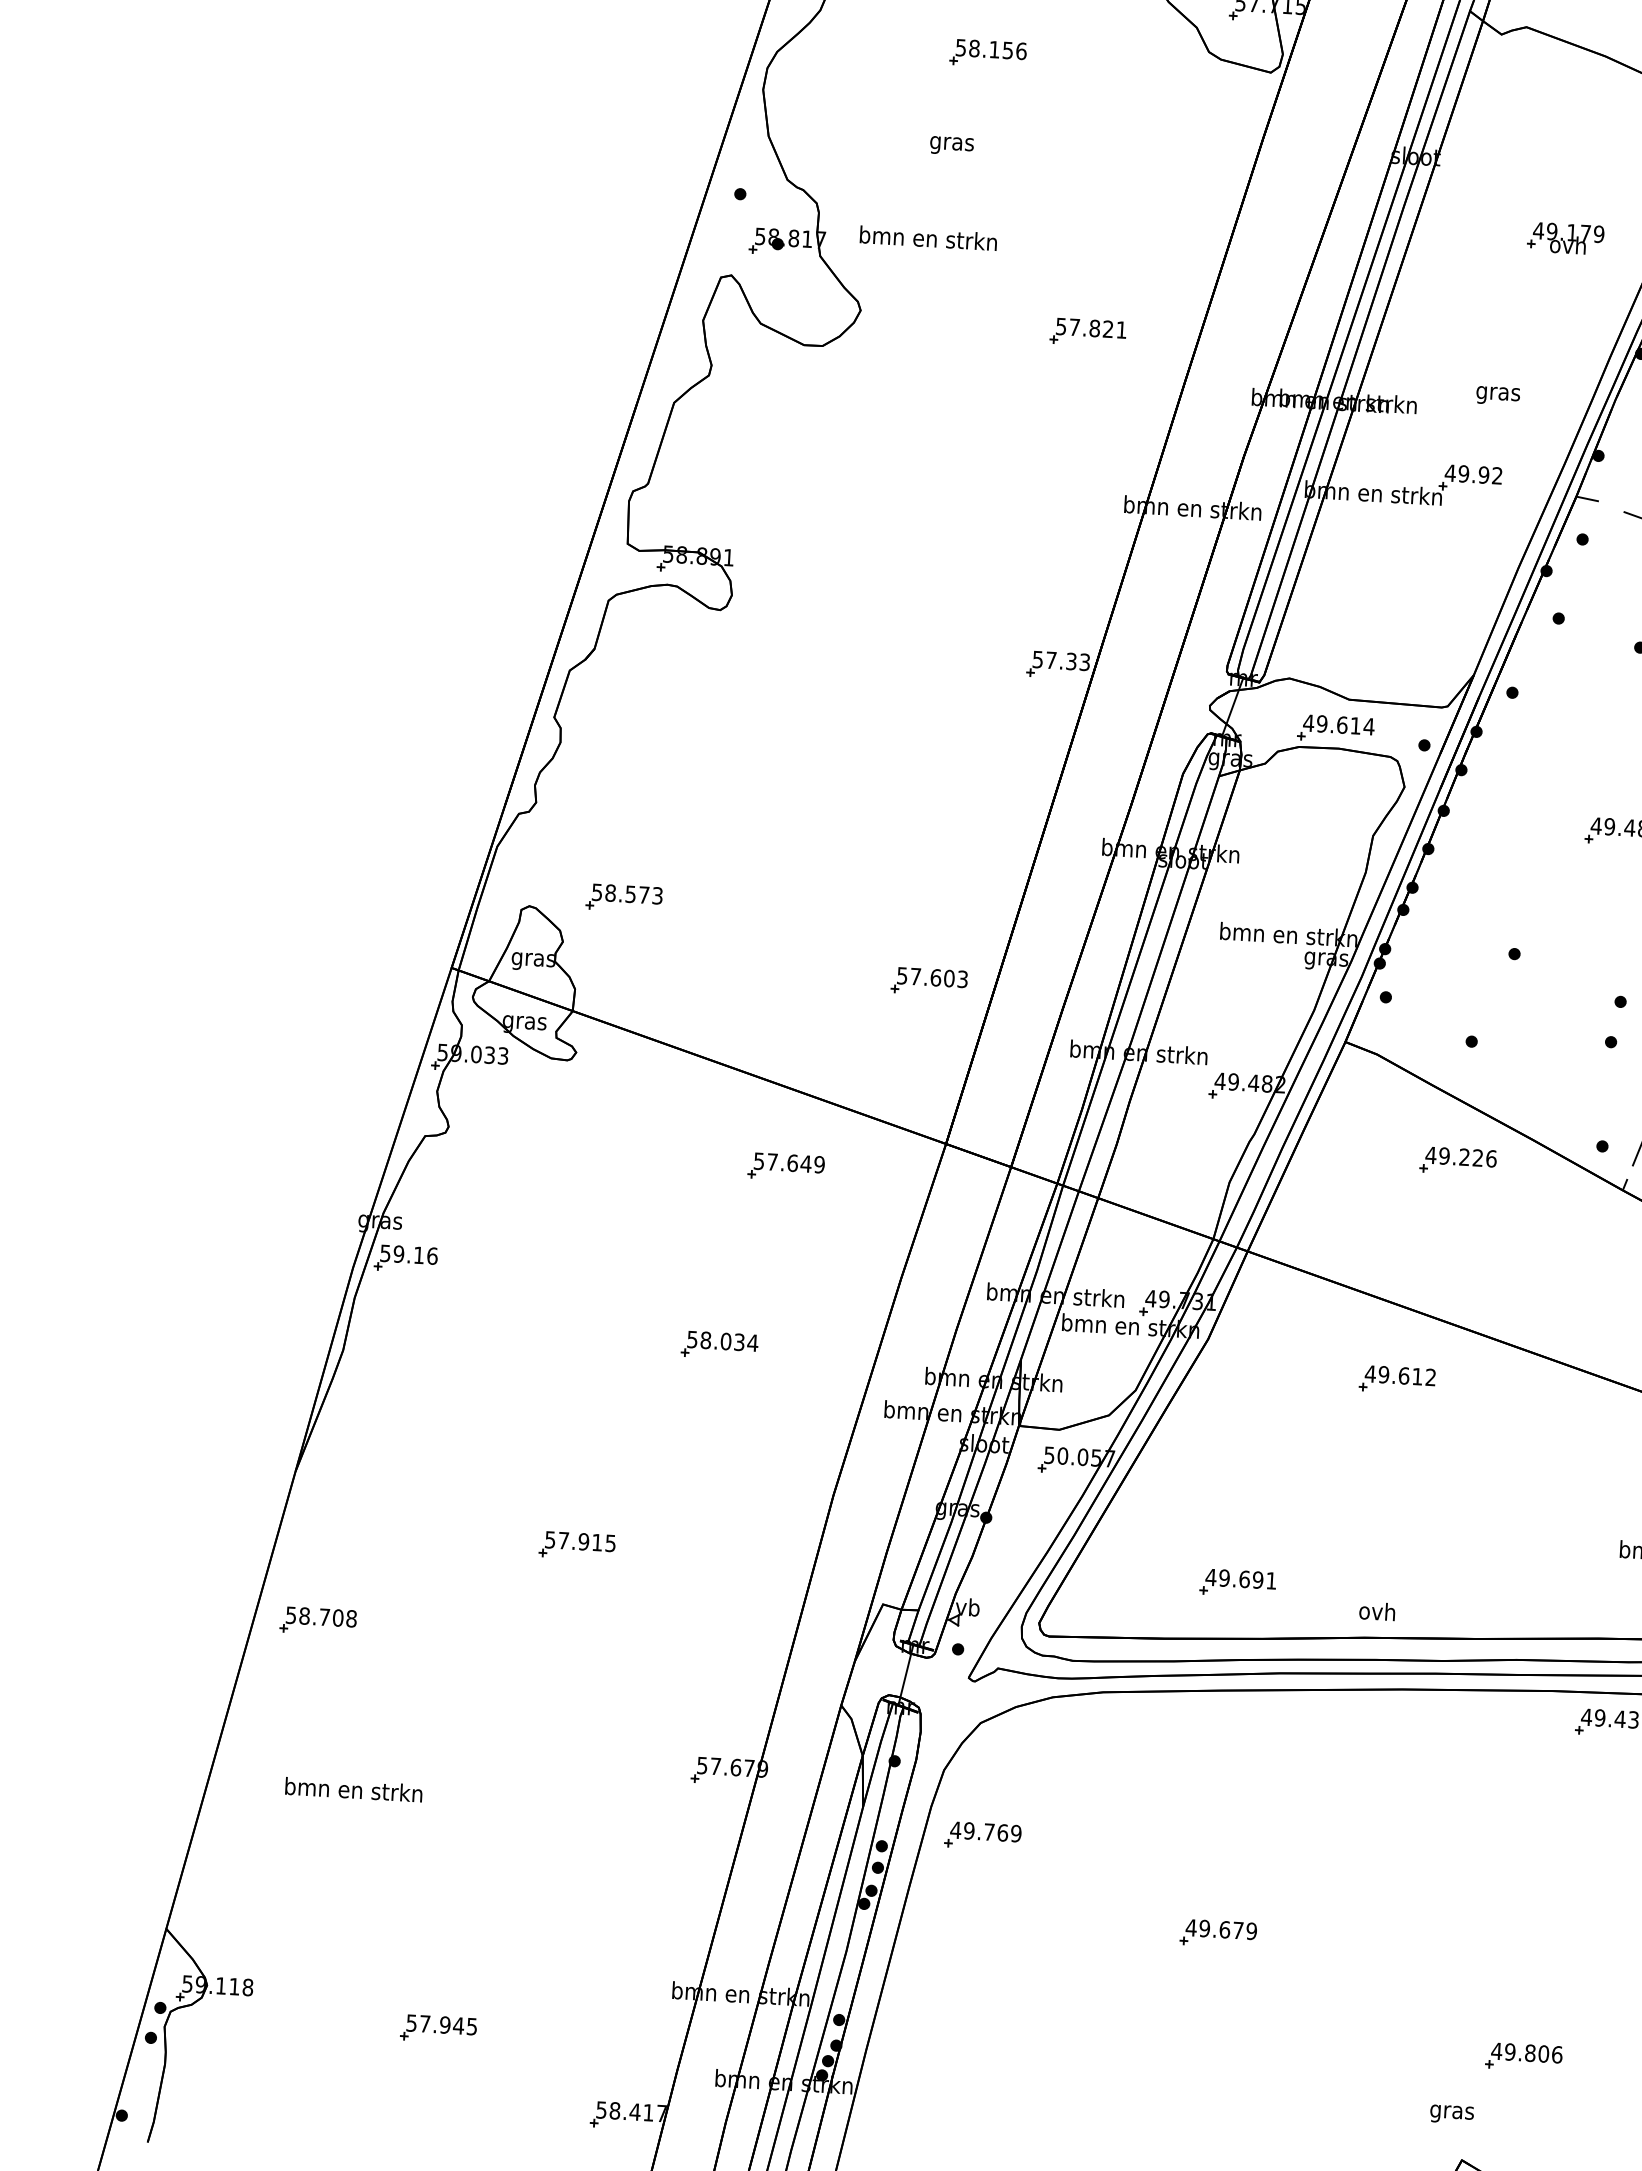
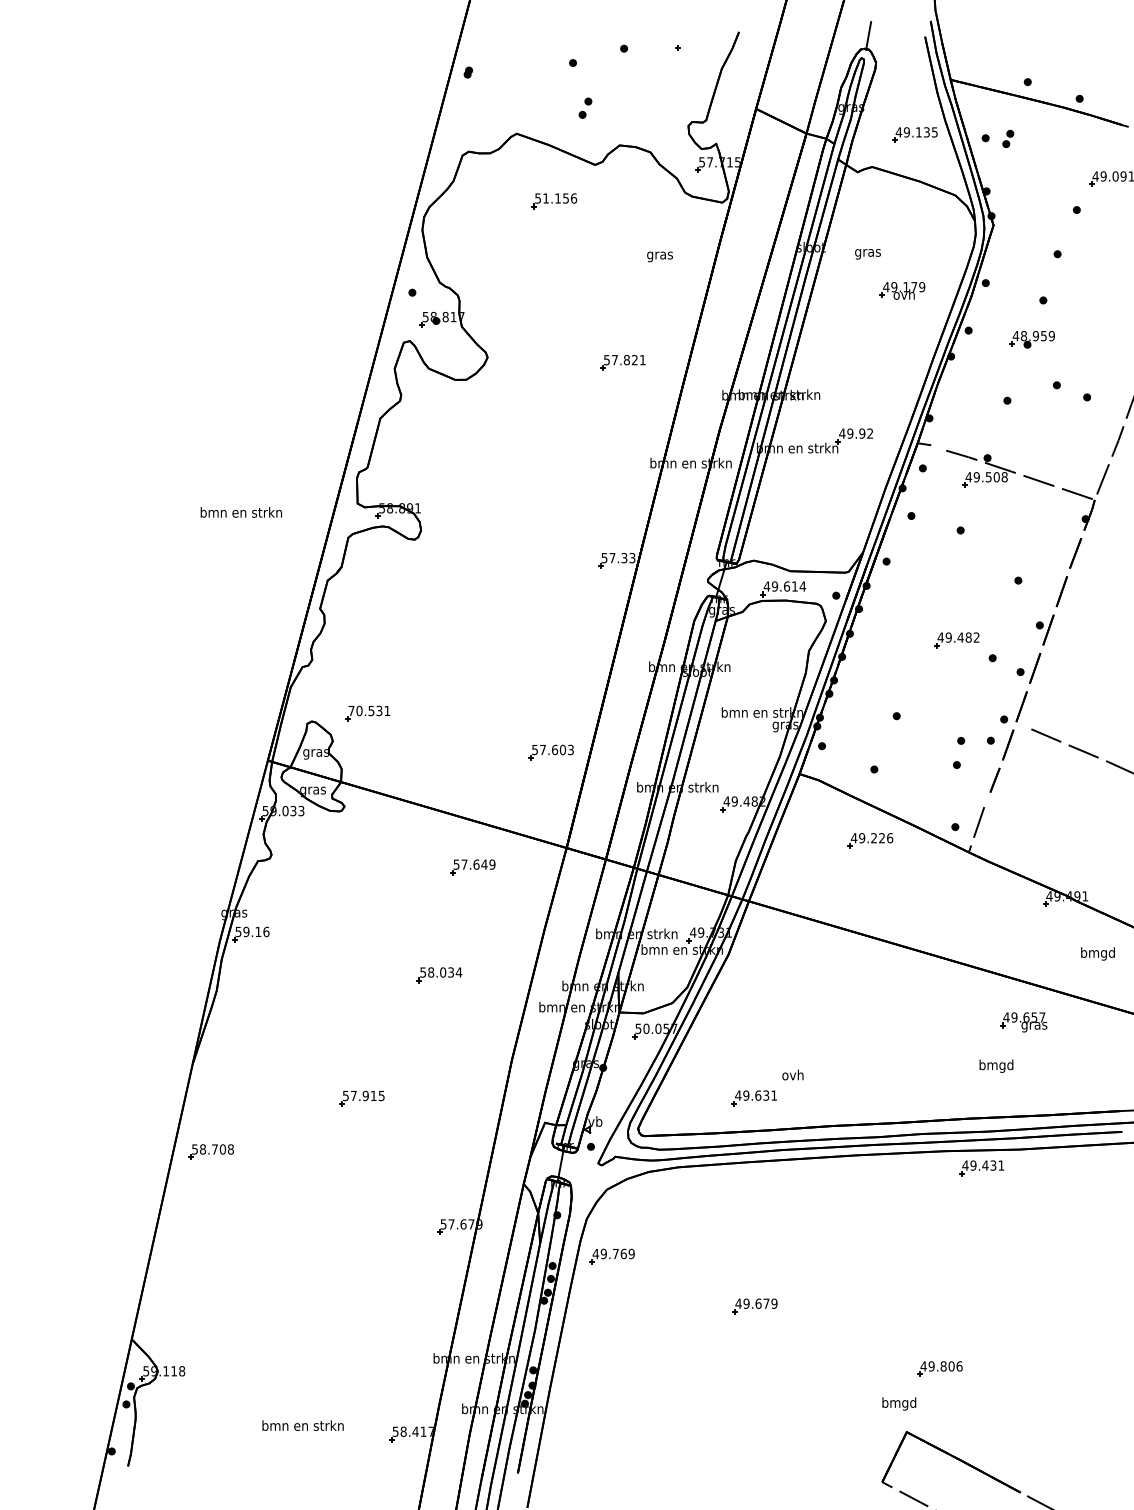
text: (975, 48) -> (546, 198), 58.156 -> 51.156
text: (951, 145) -> (659, 256), moved
text: (927, 238) -> (240, 512), moved
text: (1497, 396) -> (867, 254), moved
text: (627, 893) -> (369, 710), 58.573 -> 70.531
part: (1396, 1380) -> (841, 972), removed
text: (1258, 1579) -> (766, 1095), 49.691 -> 49.631
text: (1376, 1610) -> (792, 1074), moved
text: (352, 1789) -> (302, 1425), moved
part: (437, 2029) -> (295, 1389), removed
text: (1452, 2111) -> (899, 1403), gras -> bmgd

